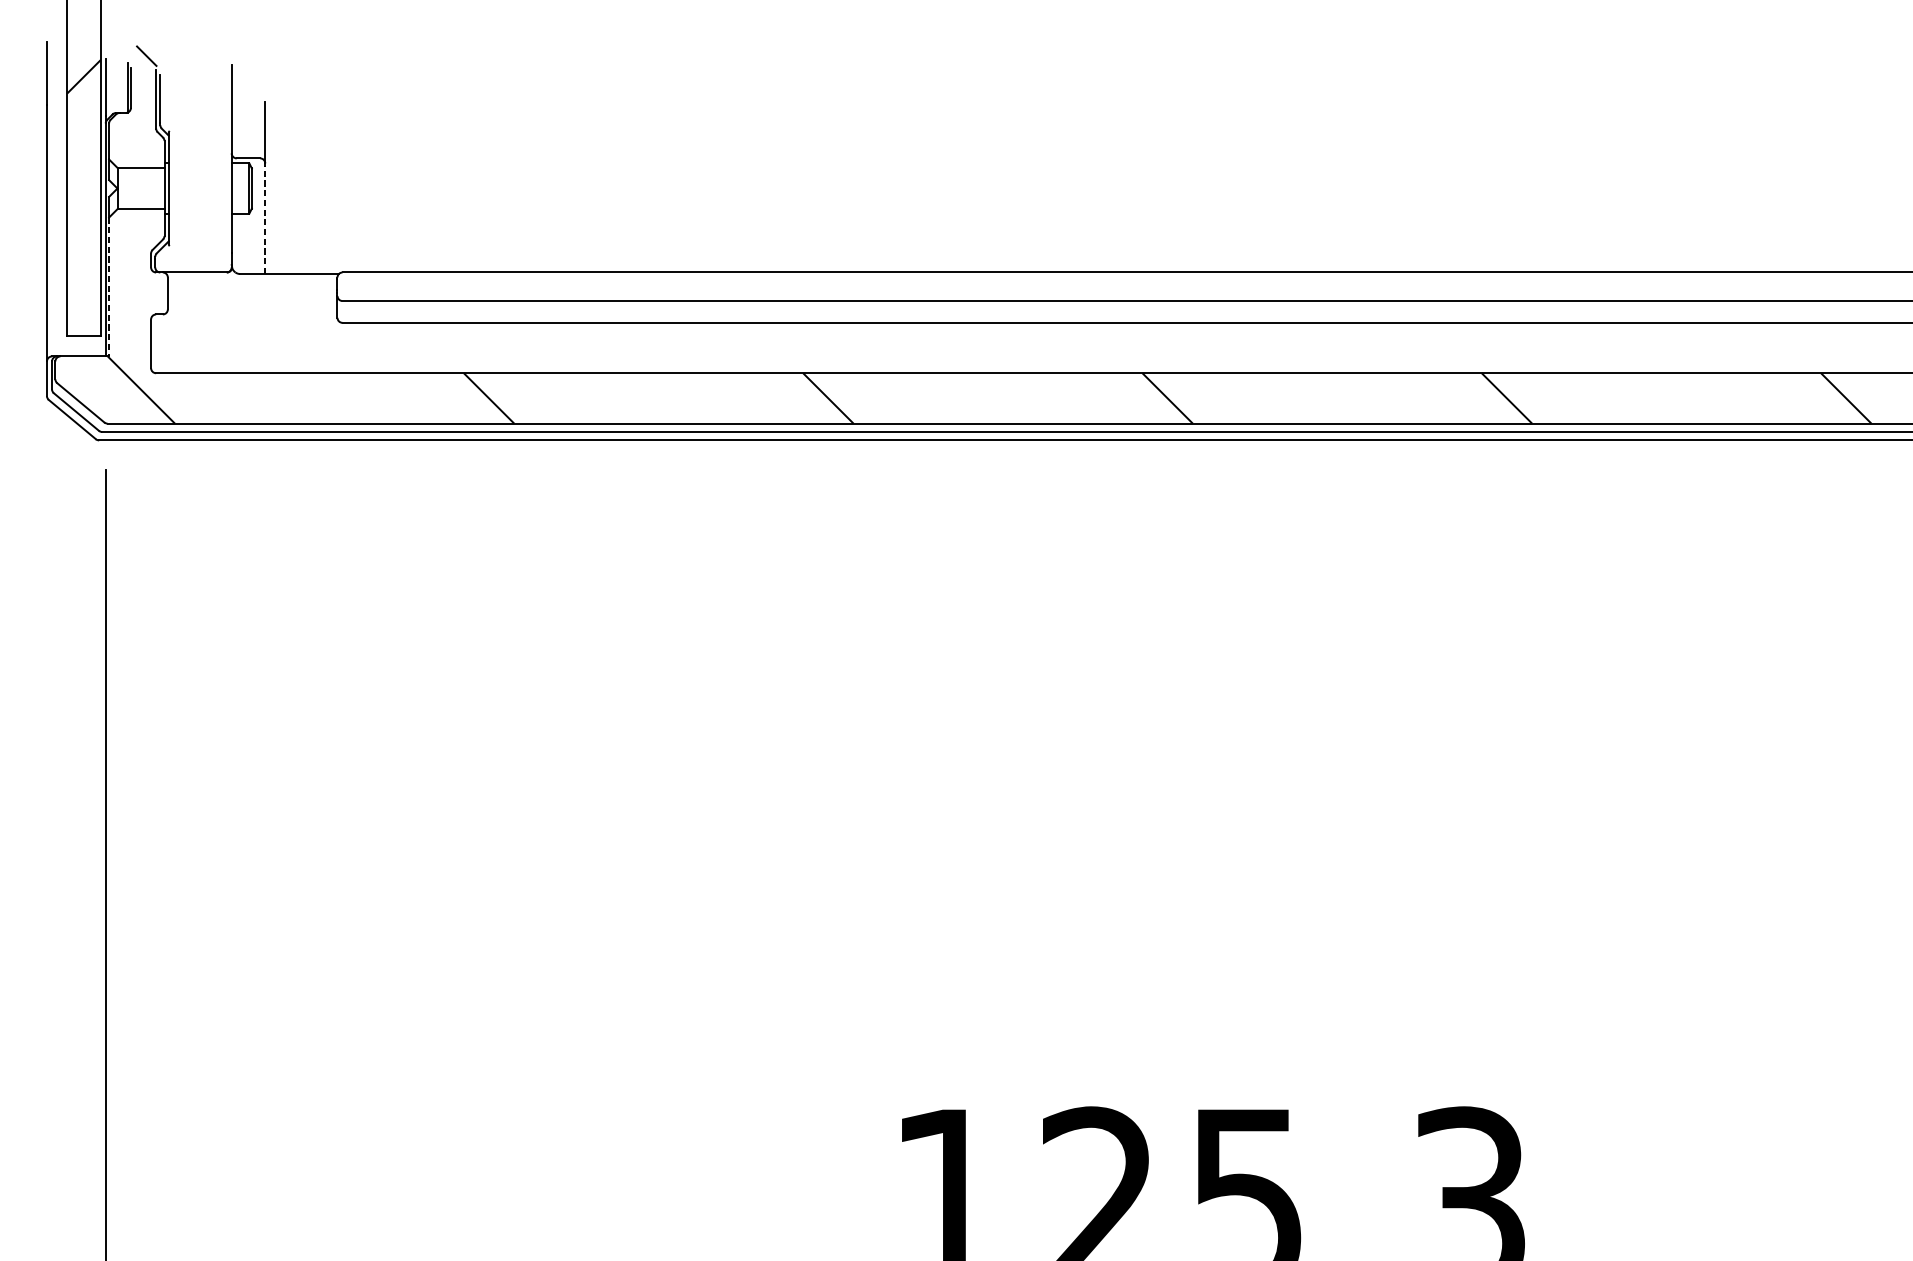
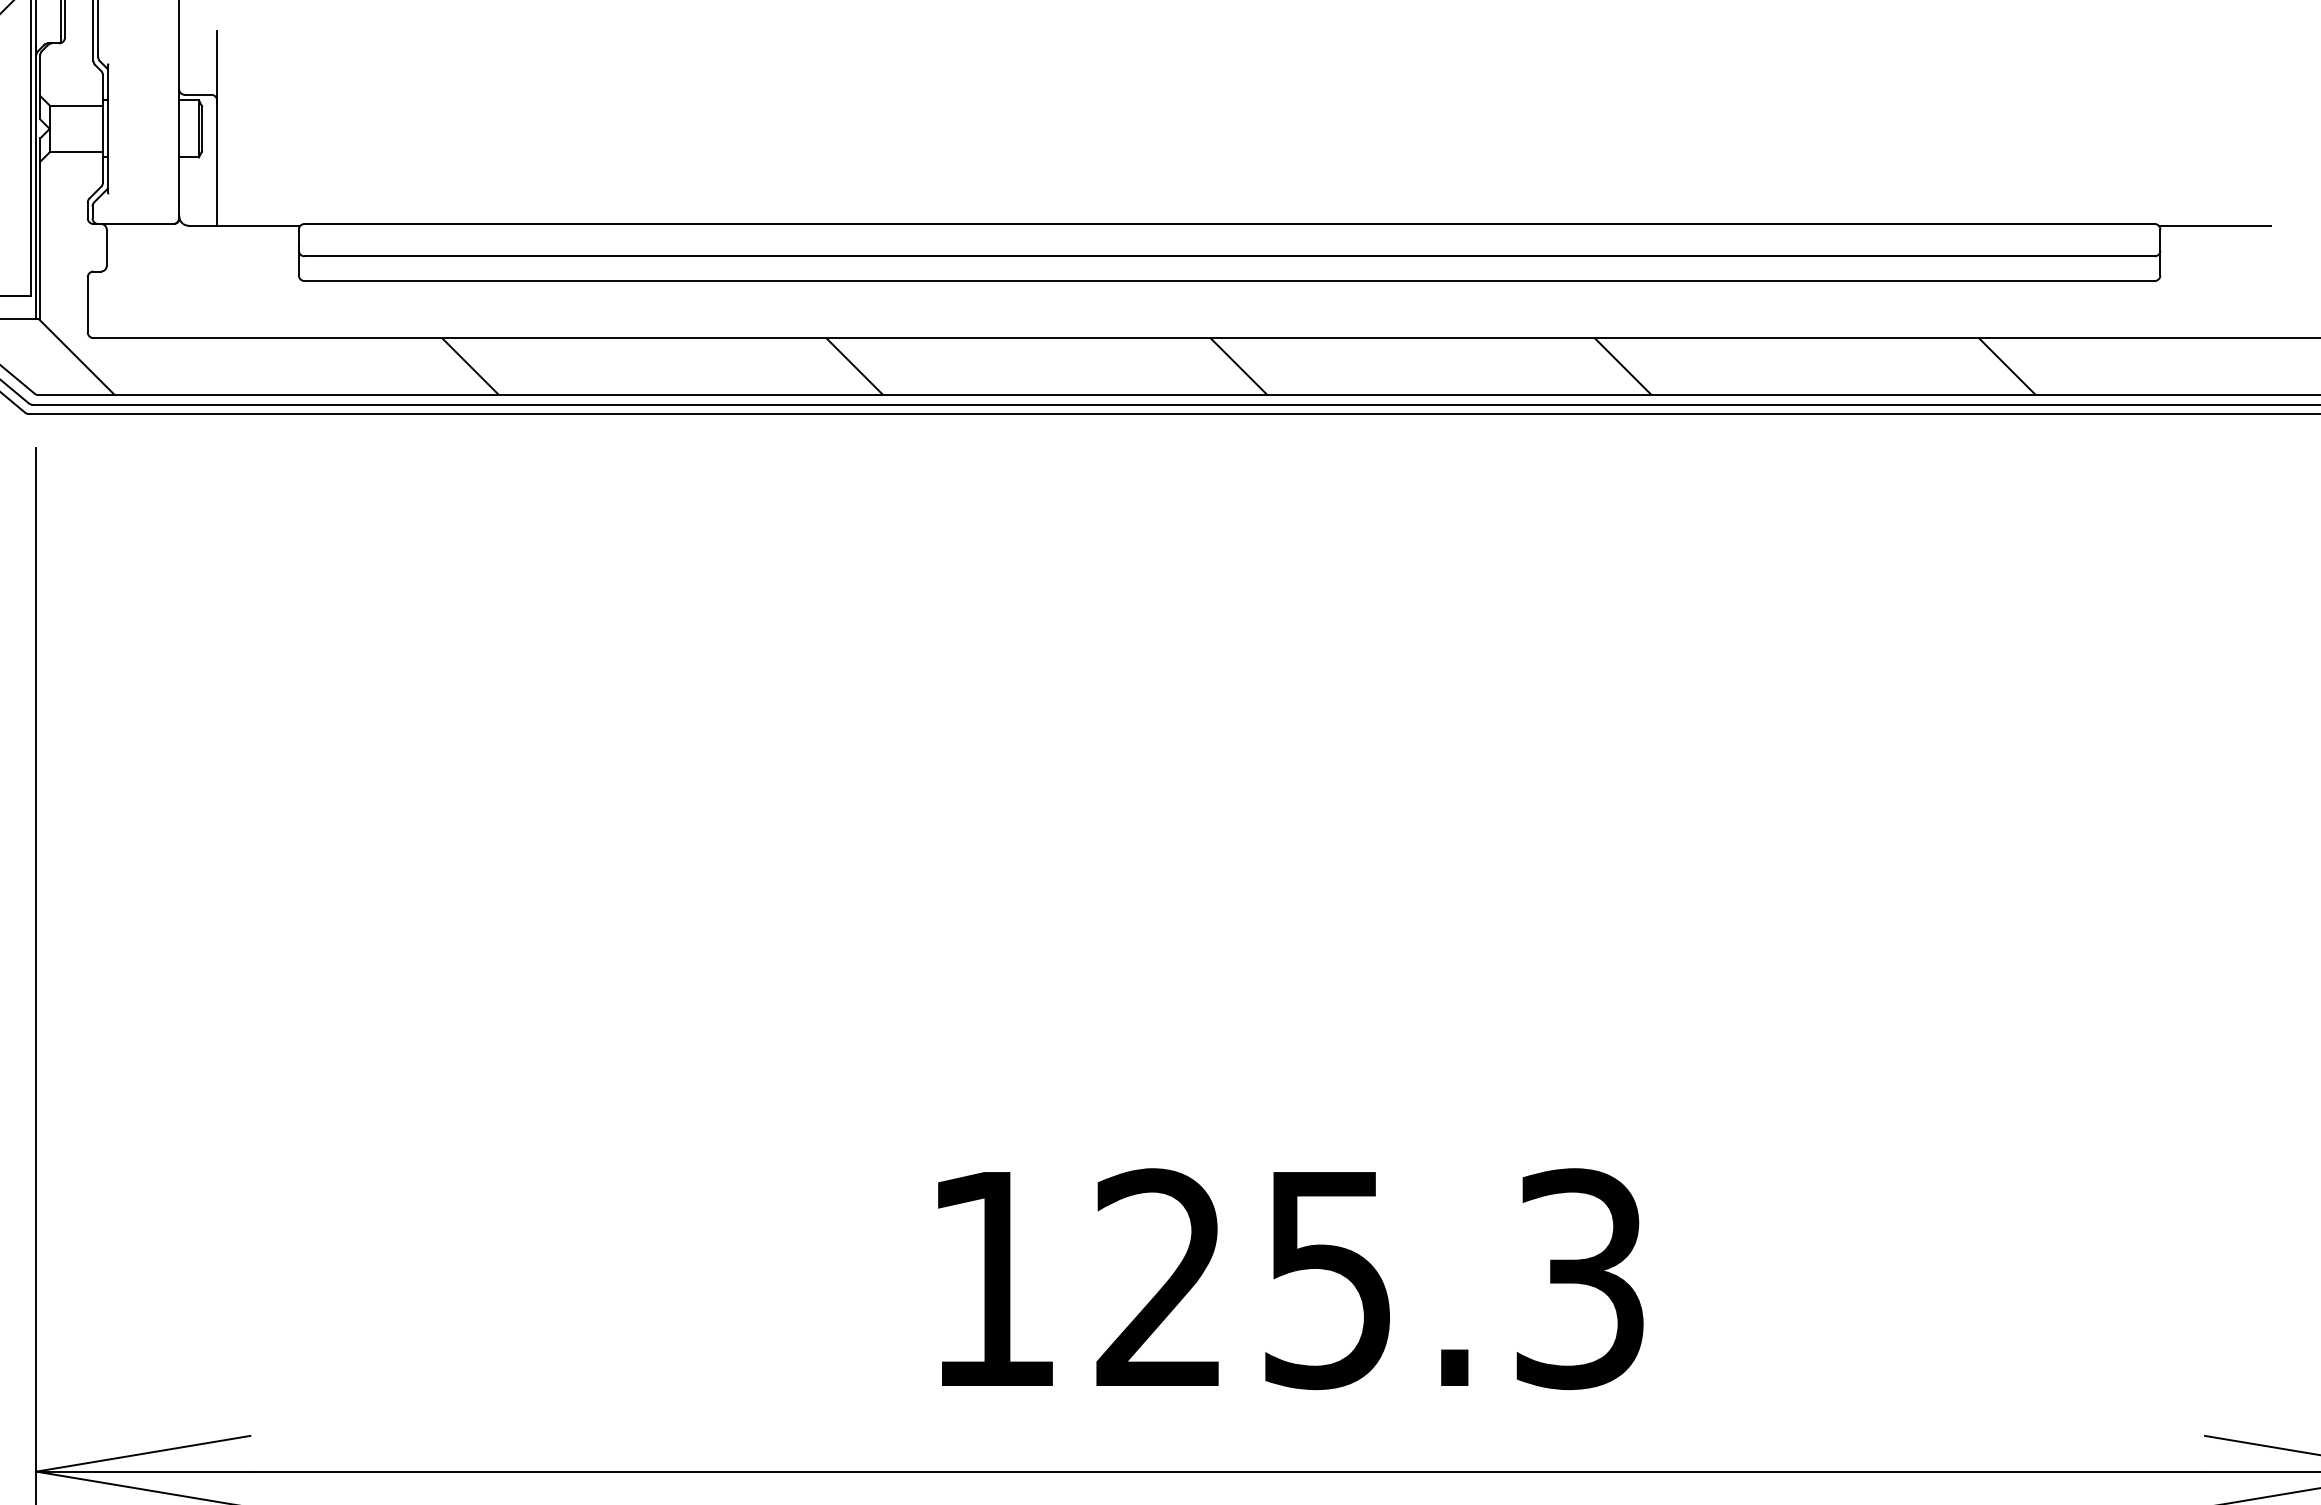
line: (265, 219) -> (217, 164), dashed -> solid
line: (109, 287) -> (40, 240), dashed -> solid

